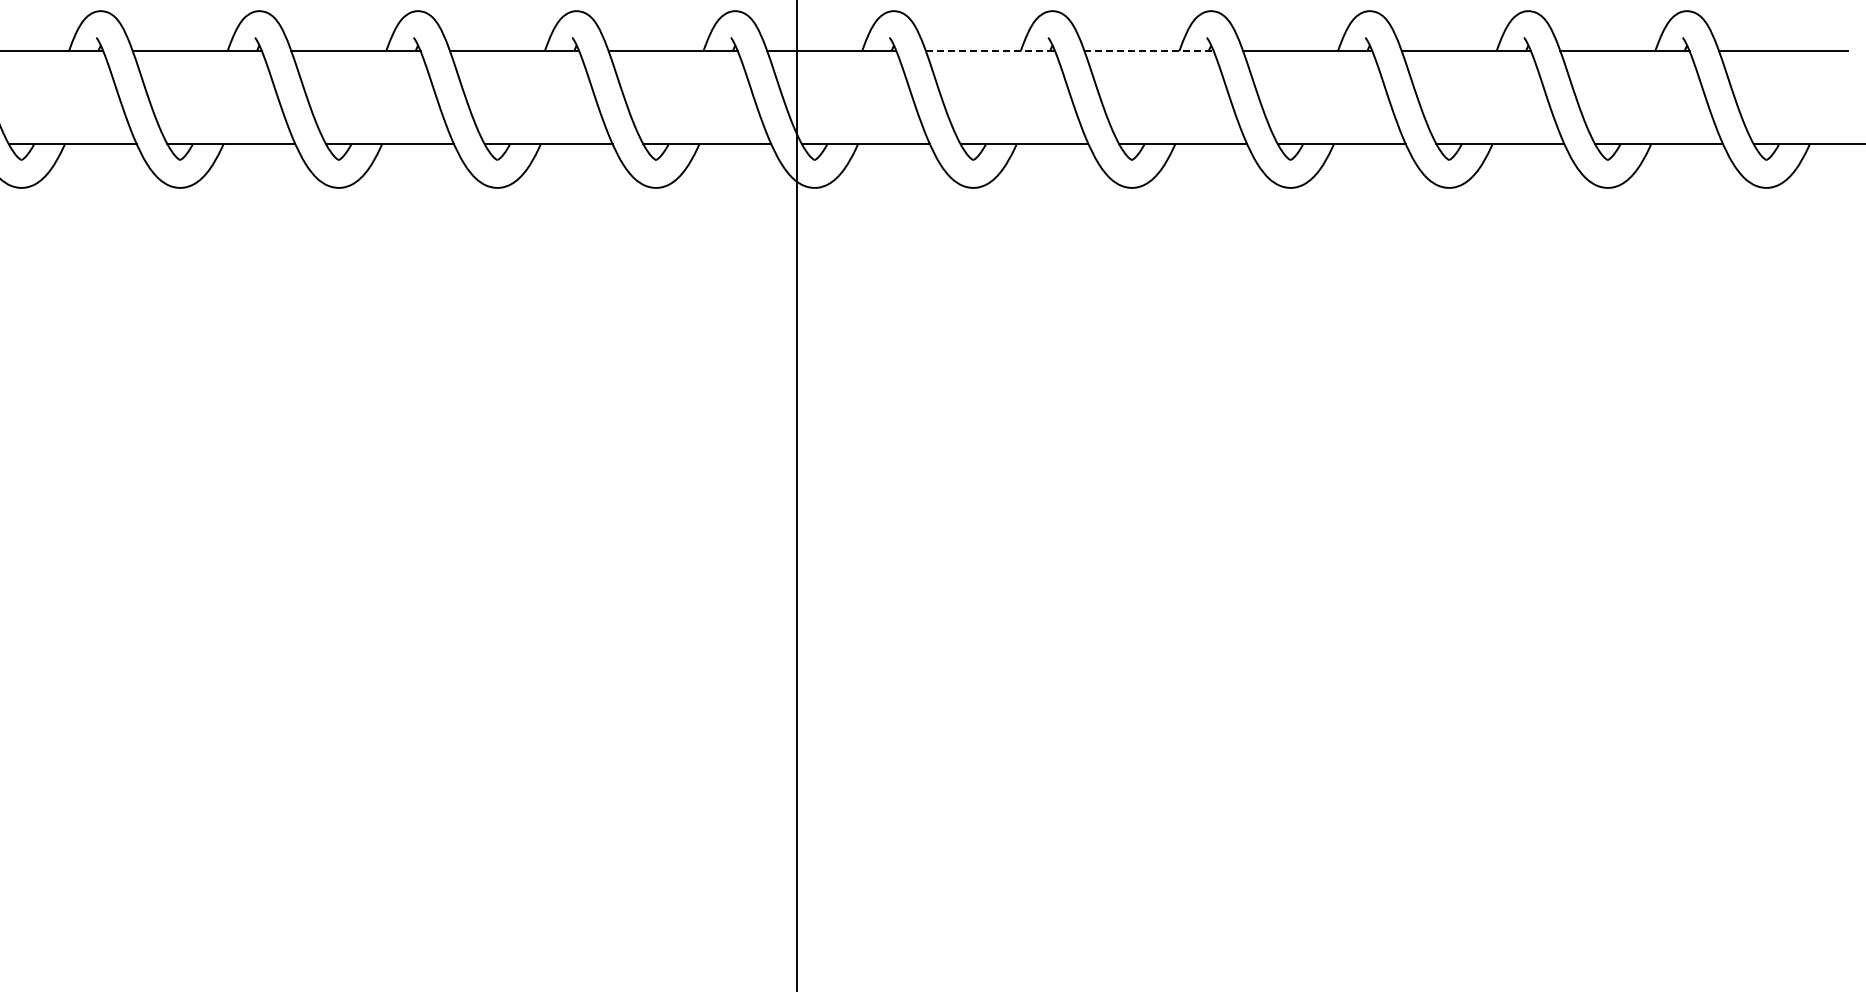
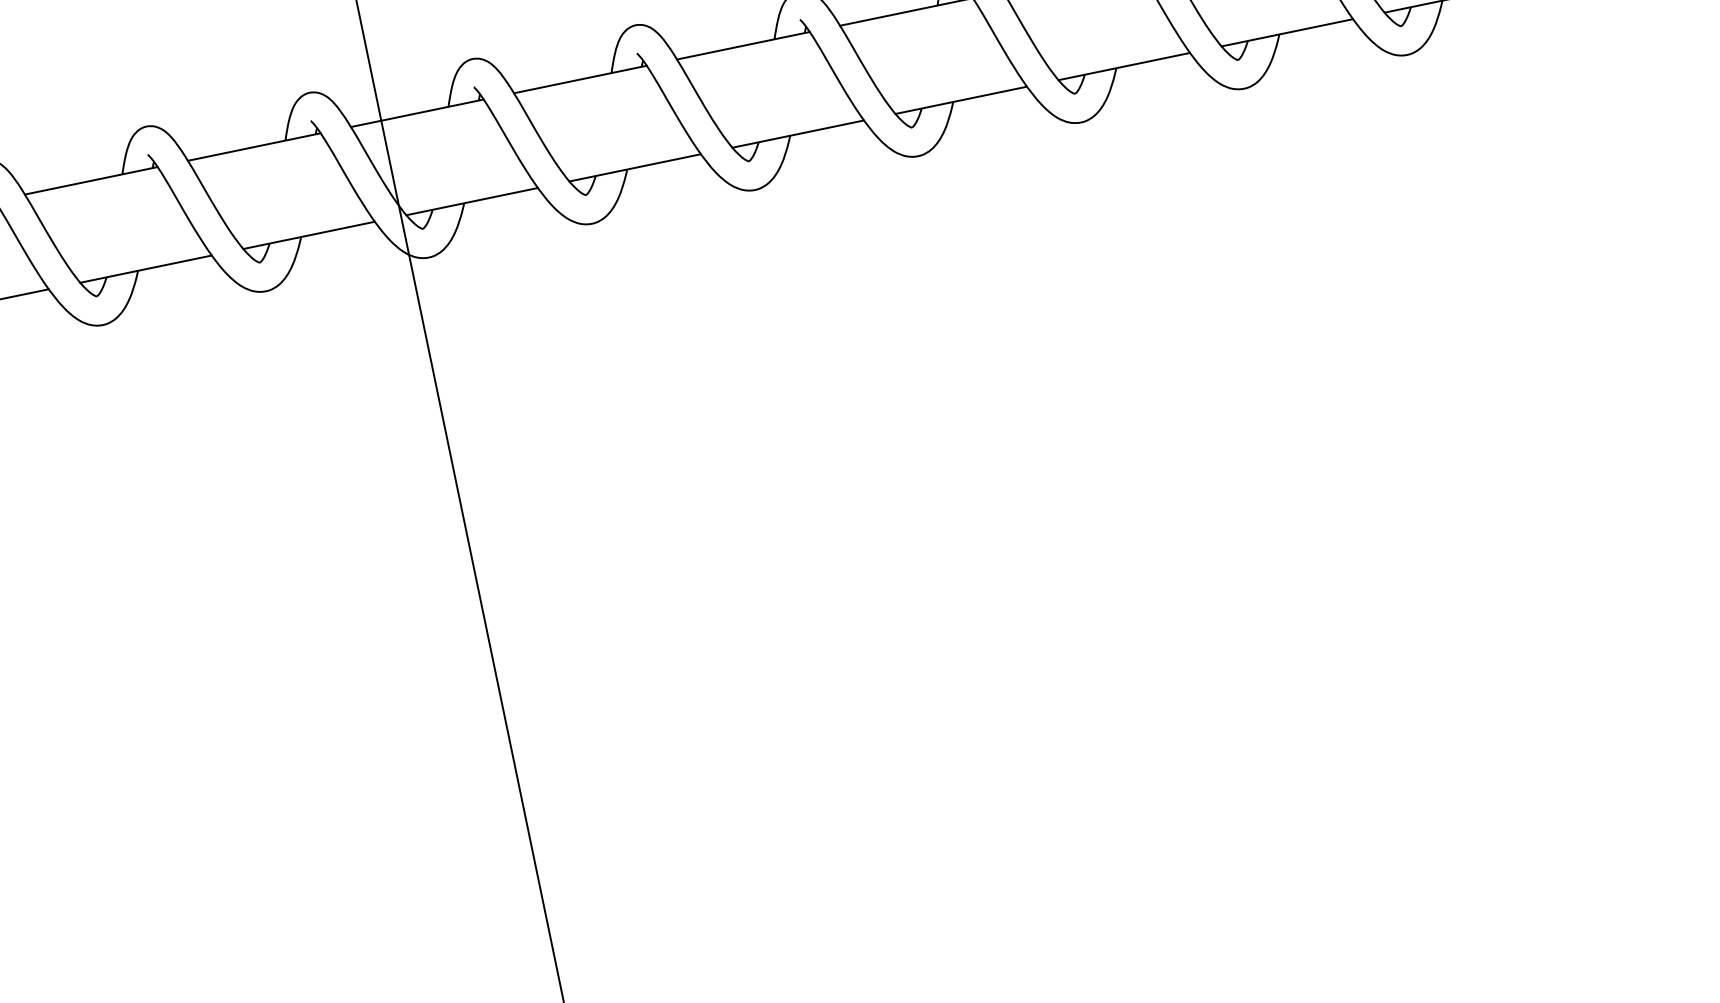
line: (990, 51) -> (580, 79), dashed -> solid
line: (1149, 51) -> (743, 46), dashed -> solid

